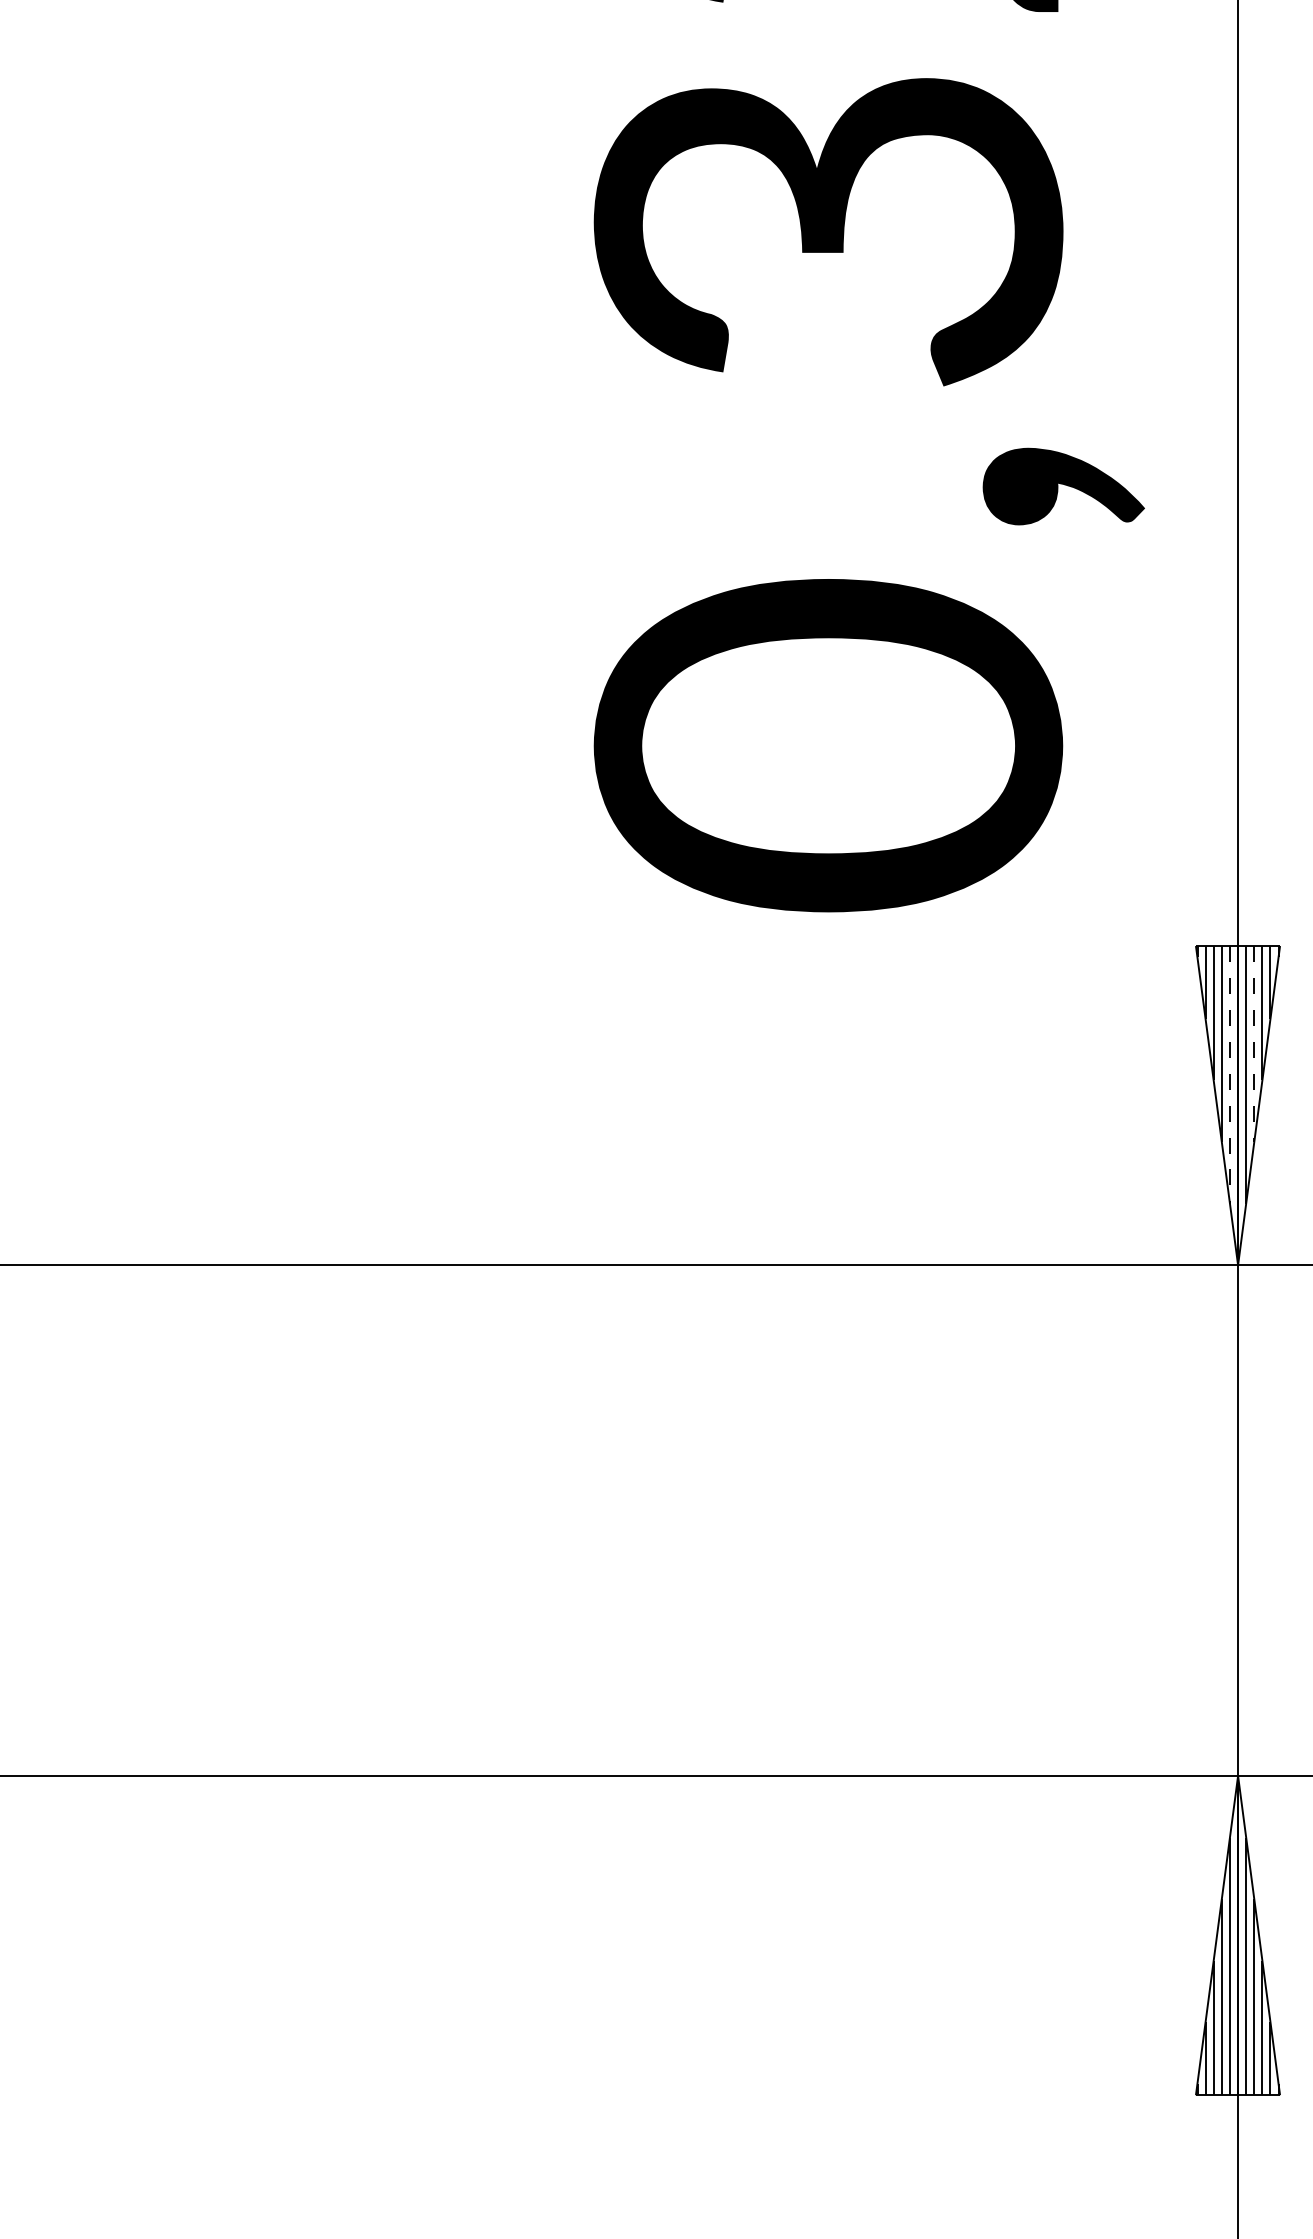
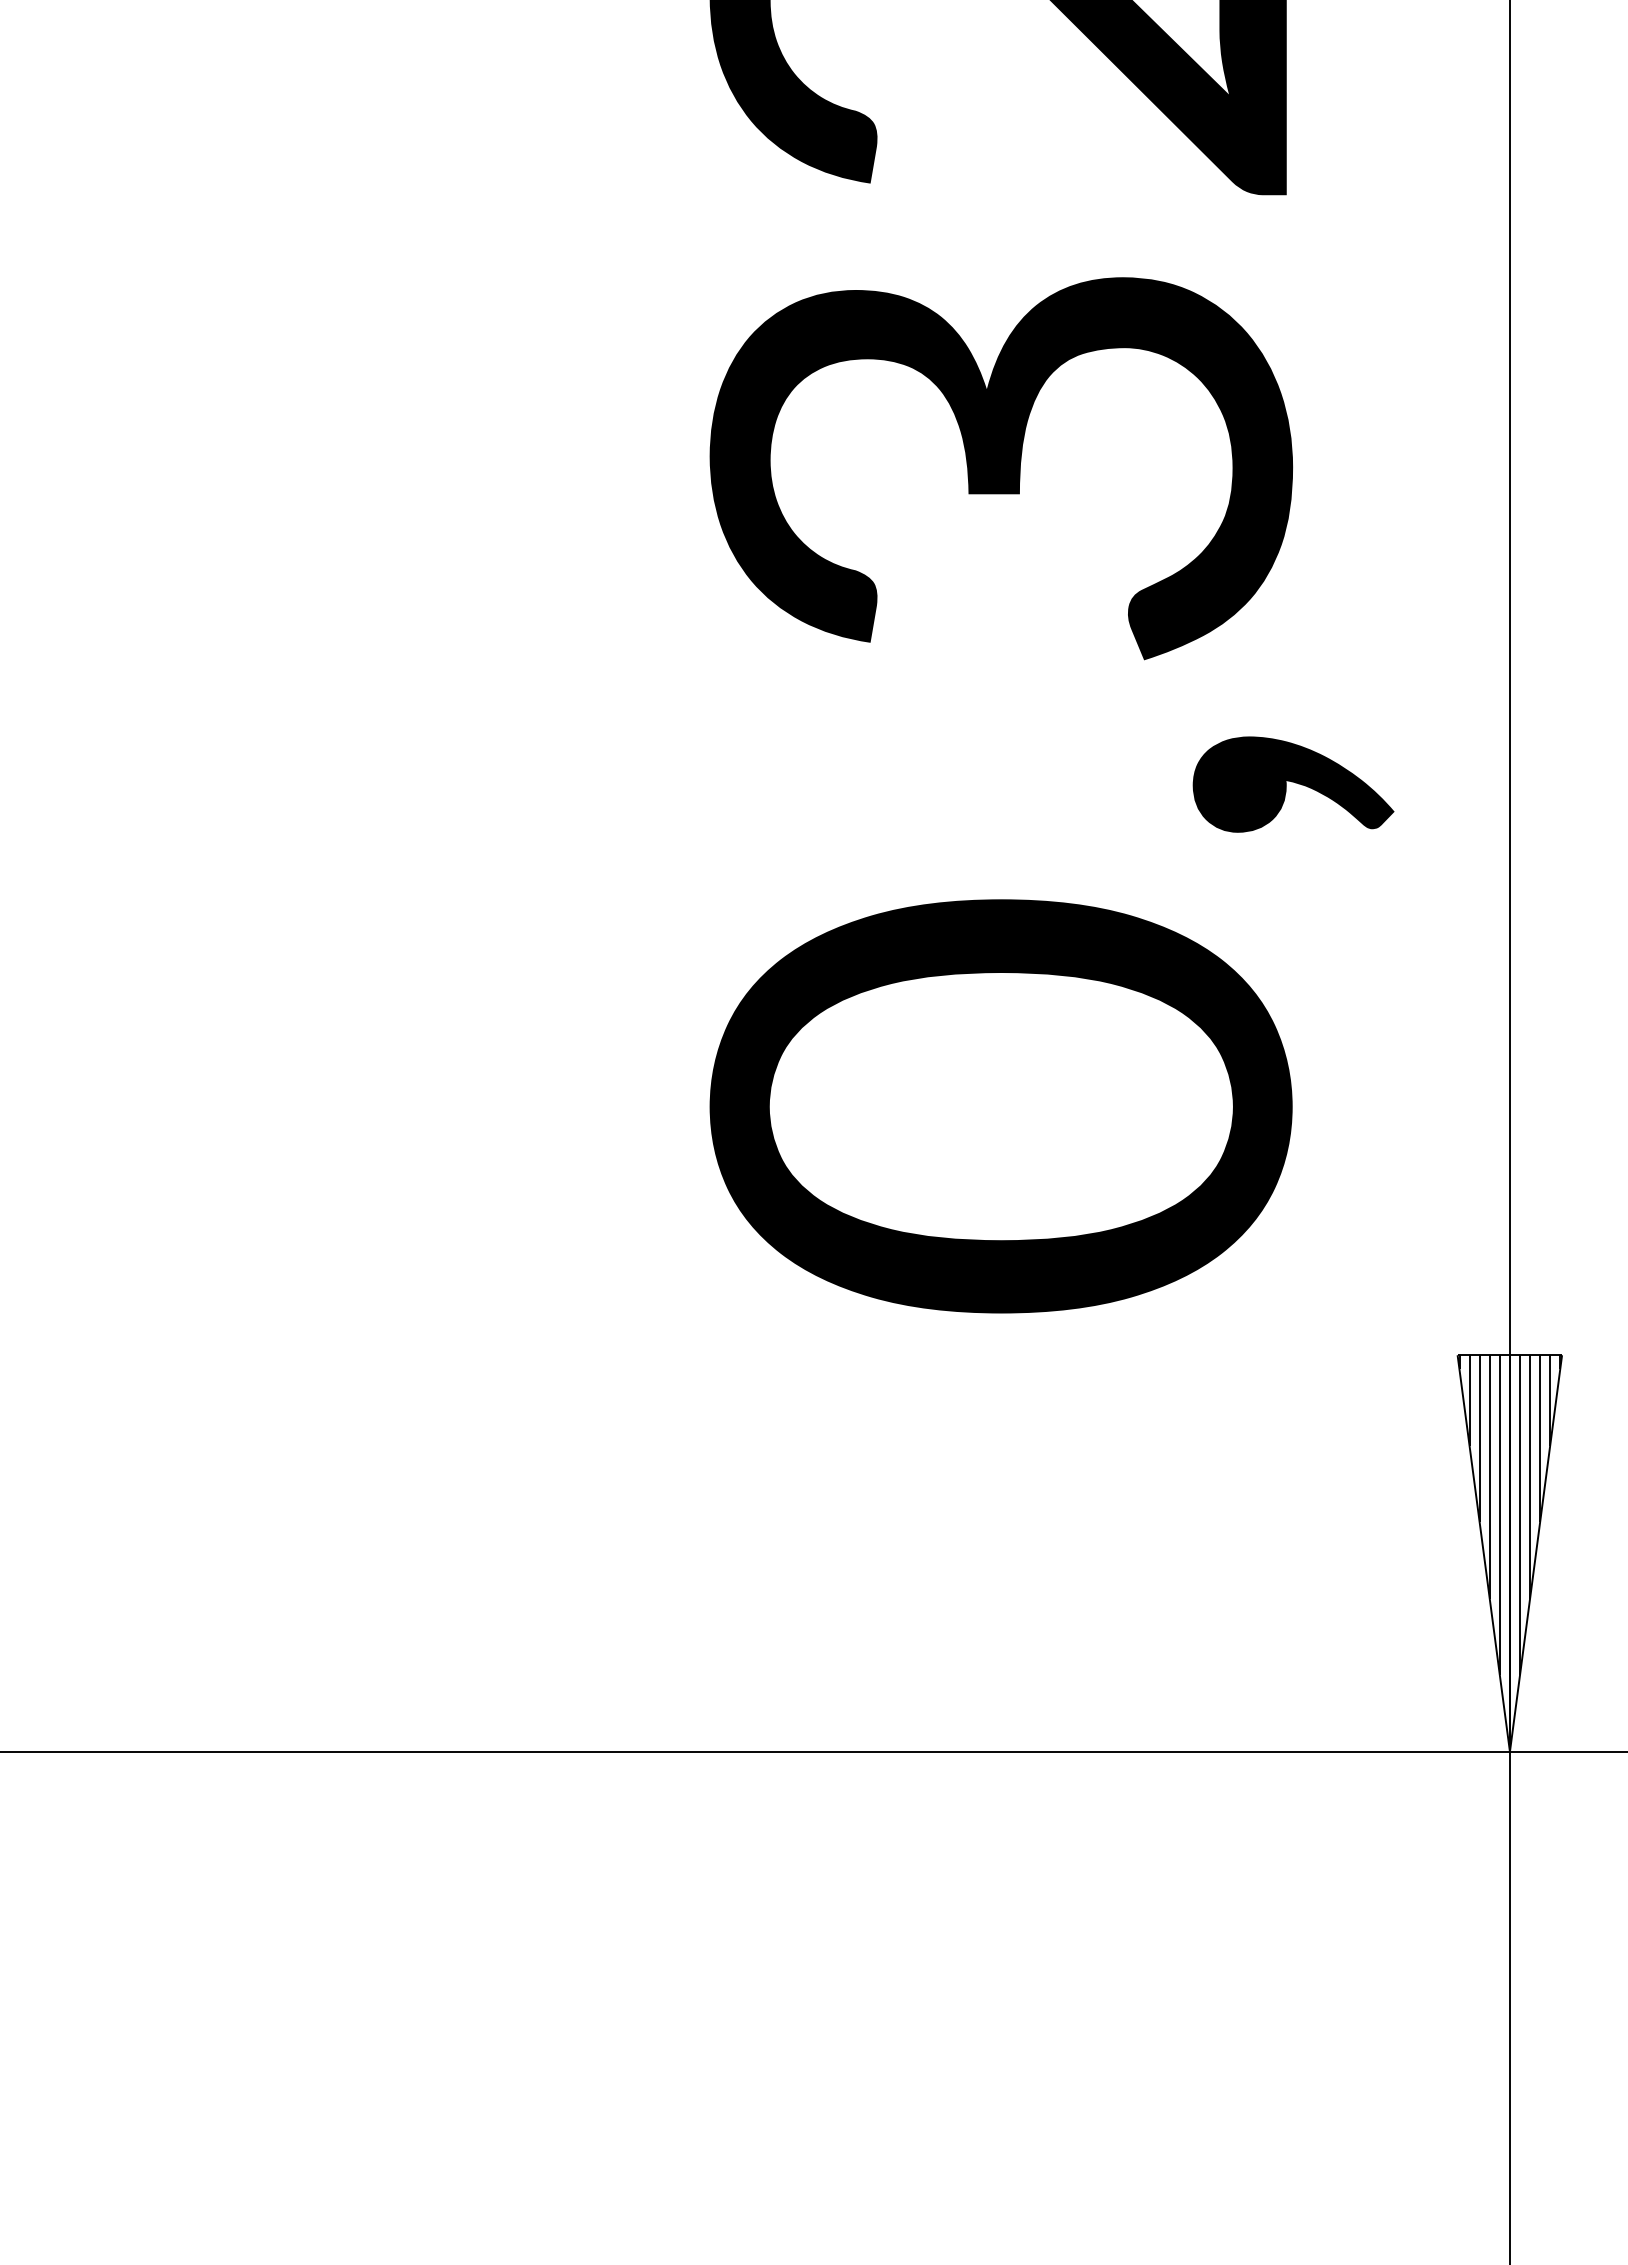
line: (1254, 1044) -> (1530, 1477), dashed -> solid
line: (1229, 1074) -> (1499, 1514), dashed -> solid

